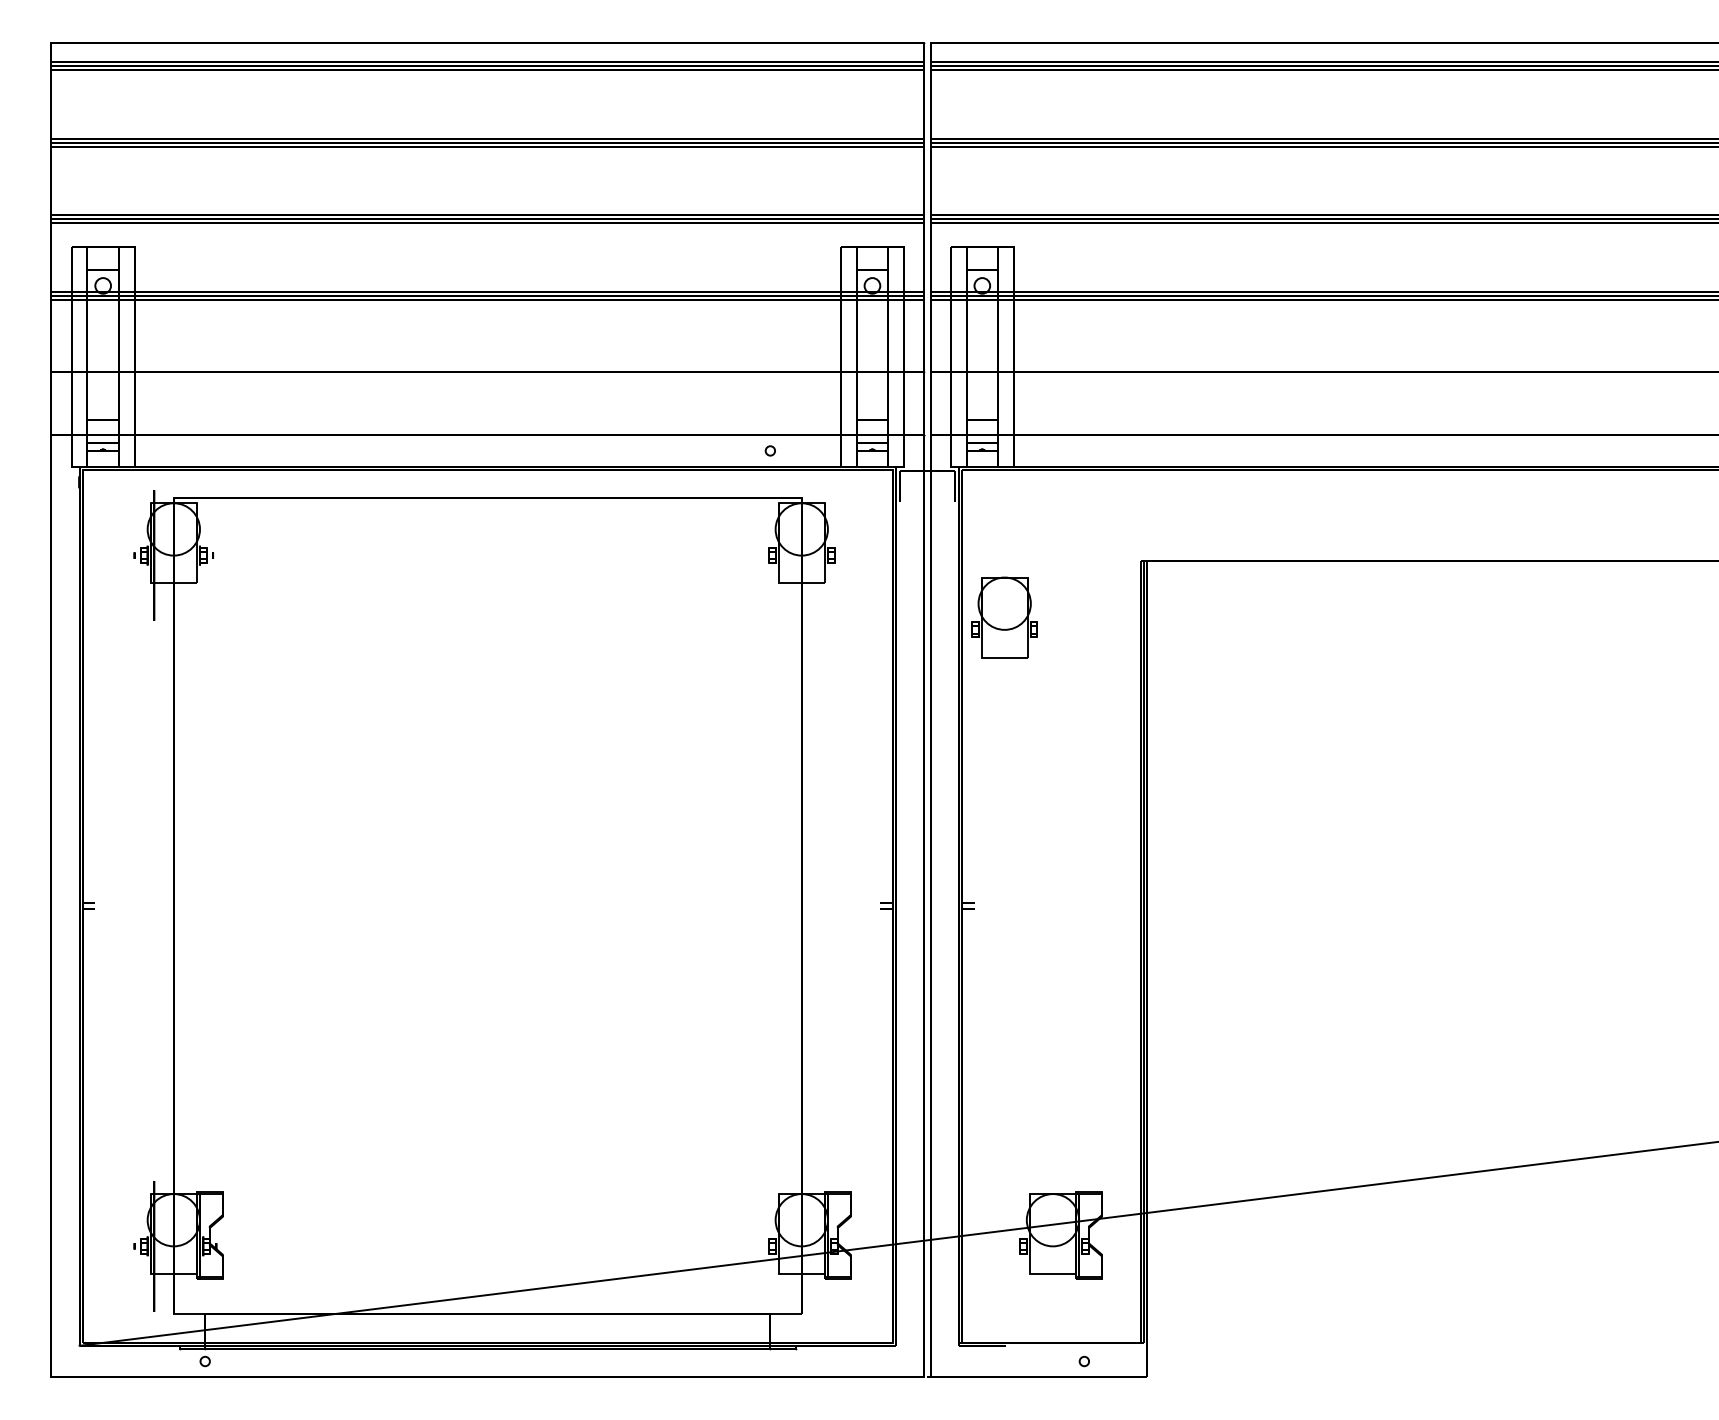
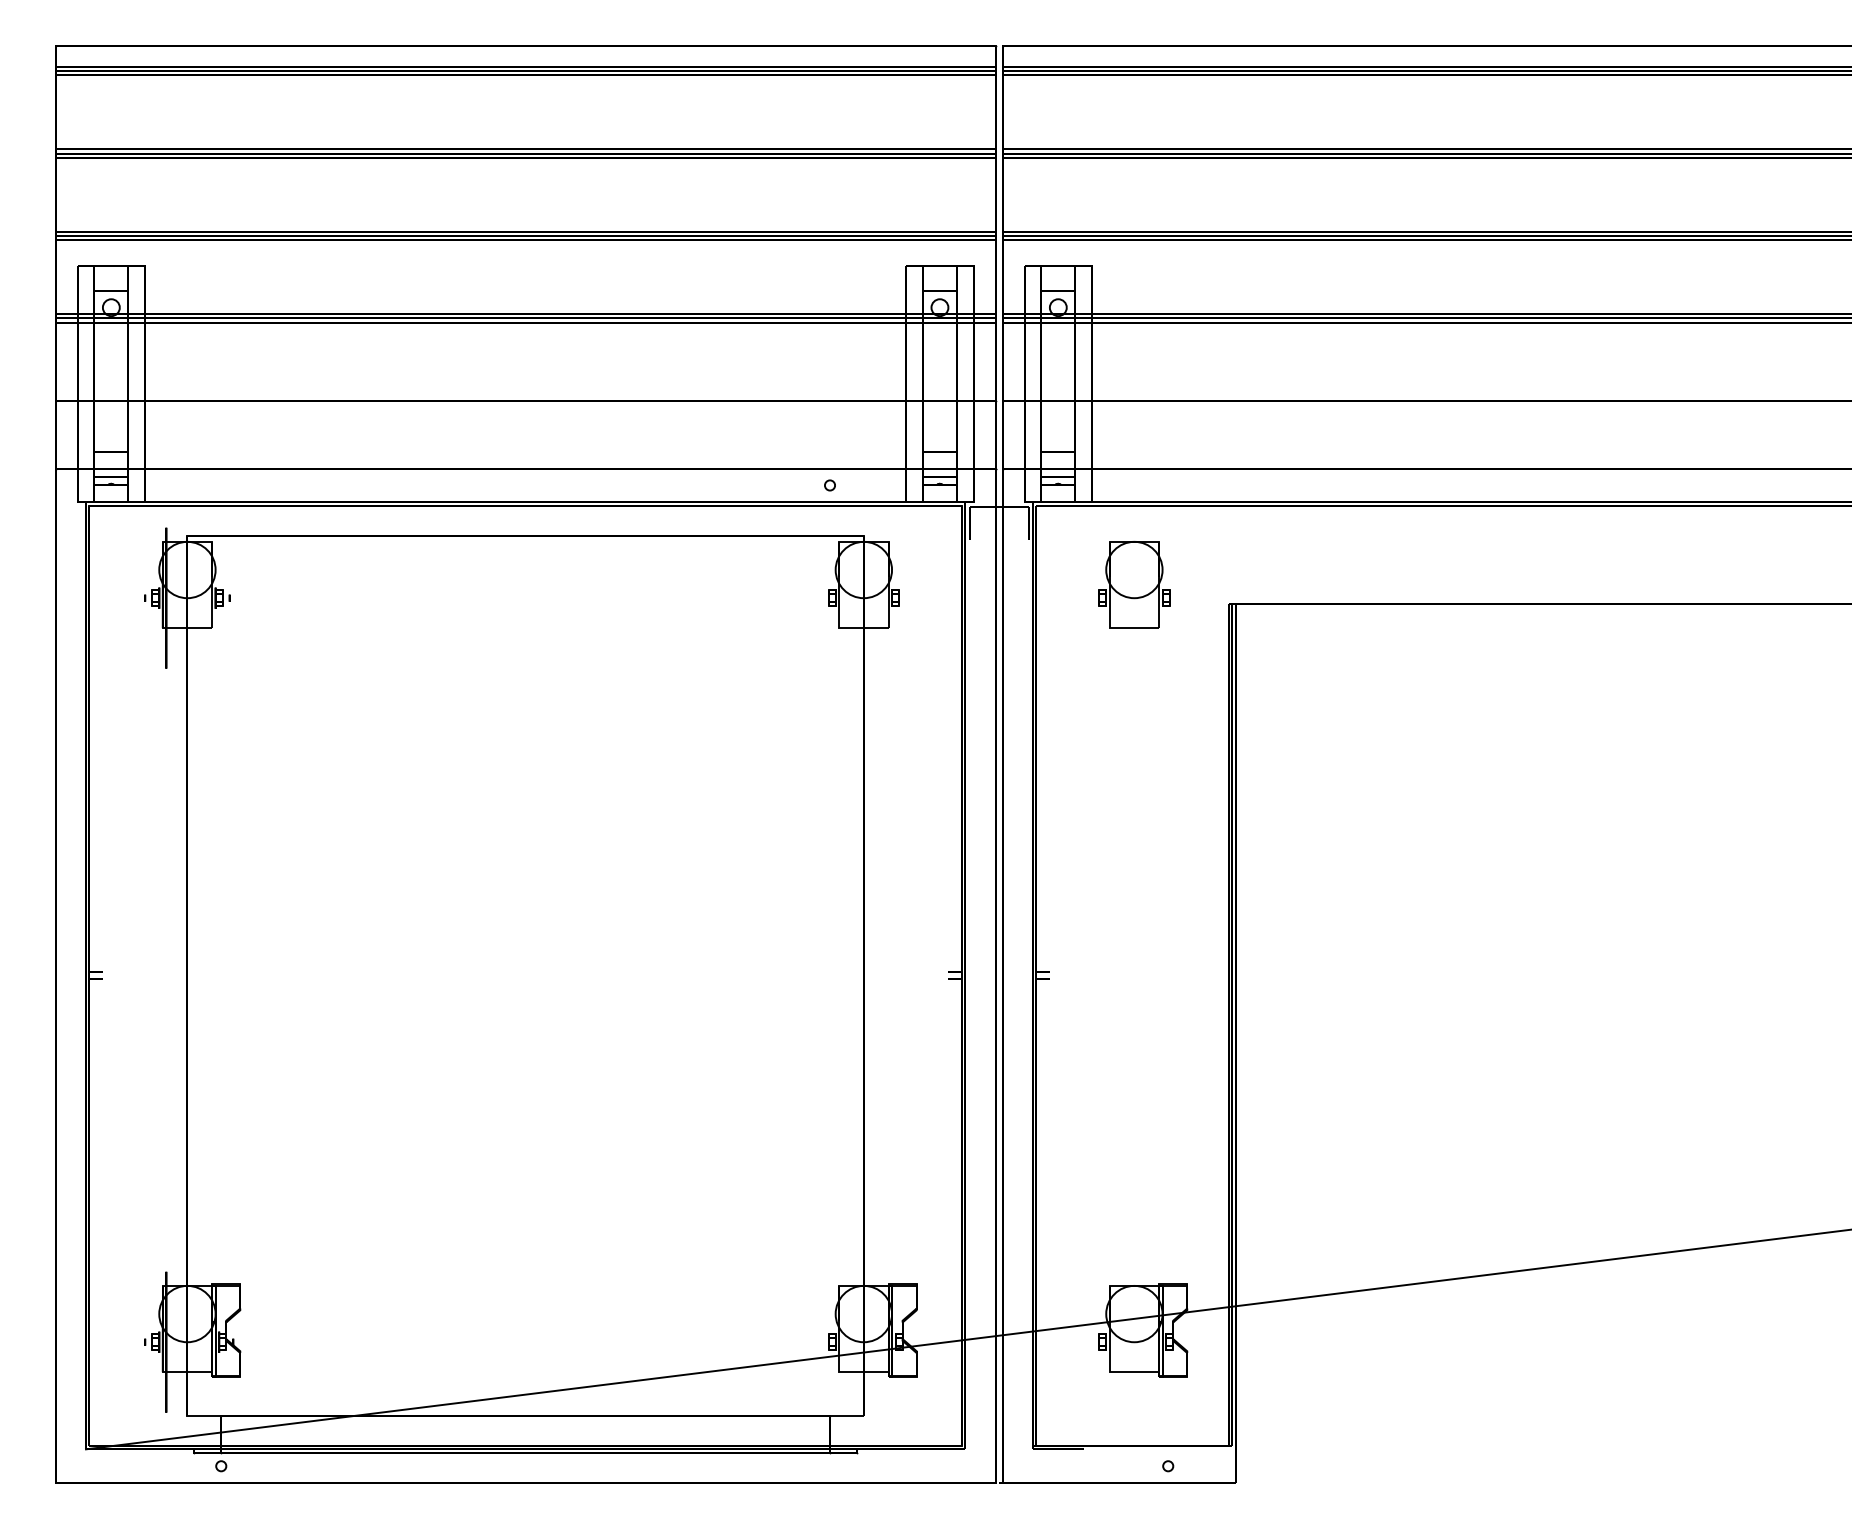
part: (1004, 617) -> (1134, 584), moved

